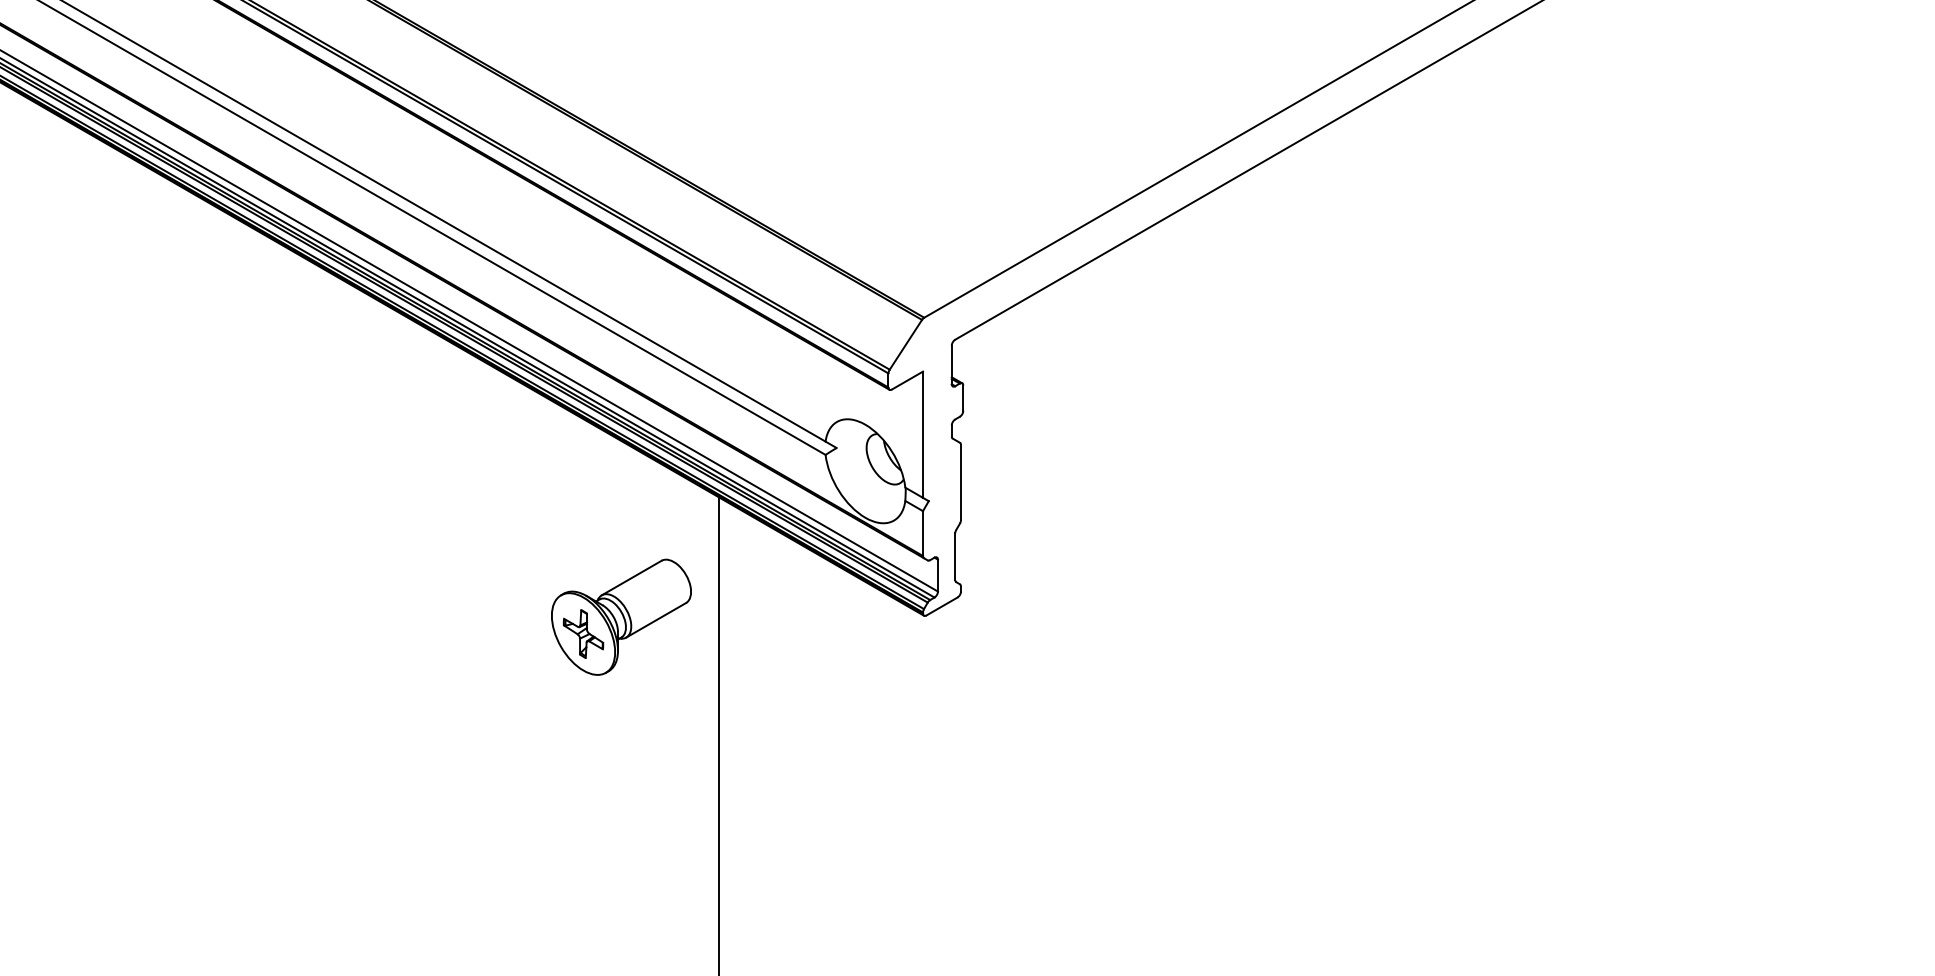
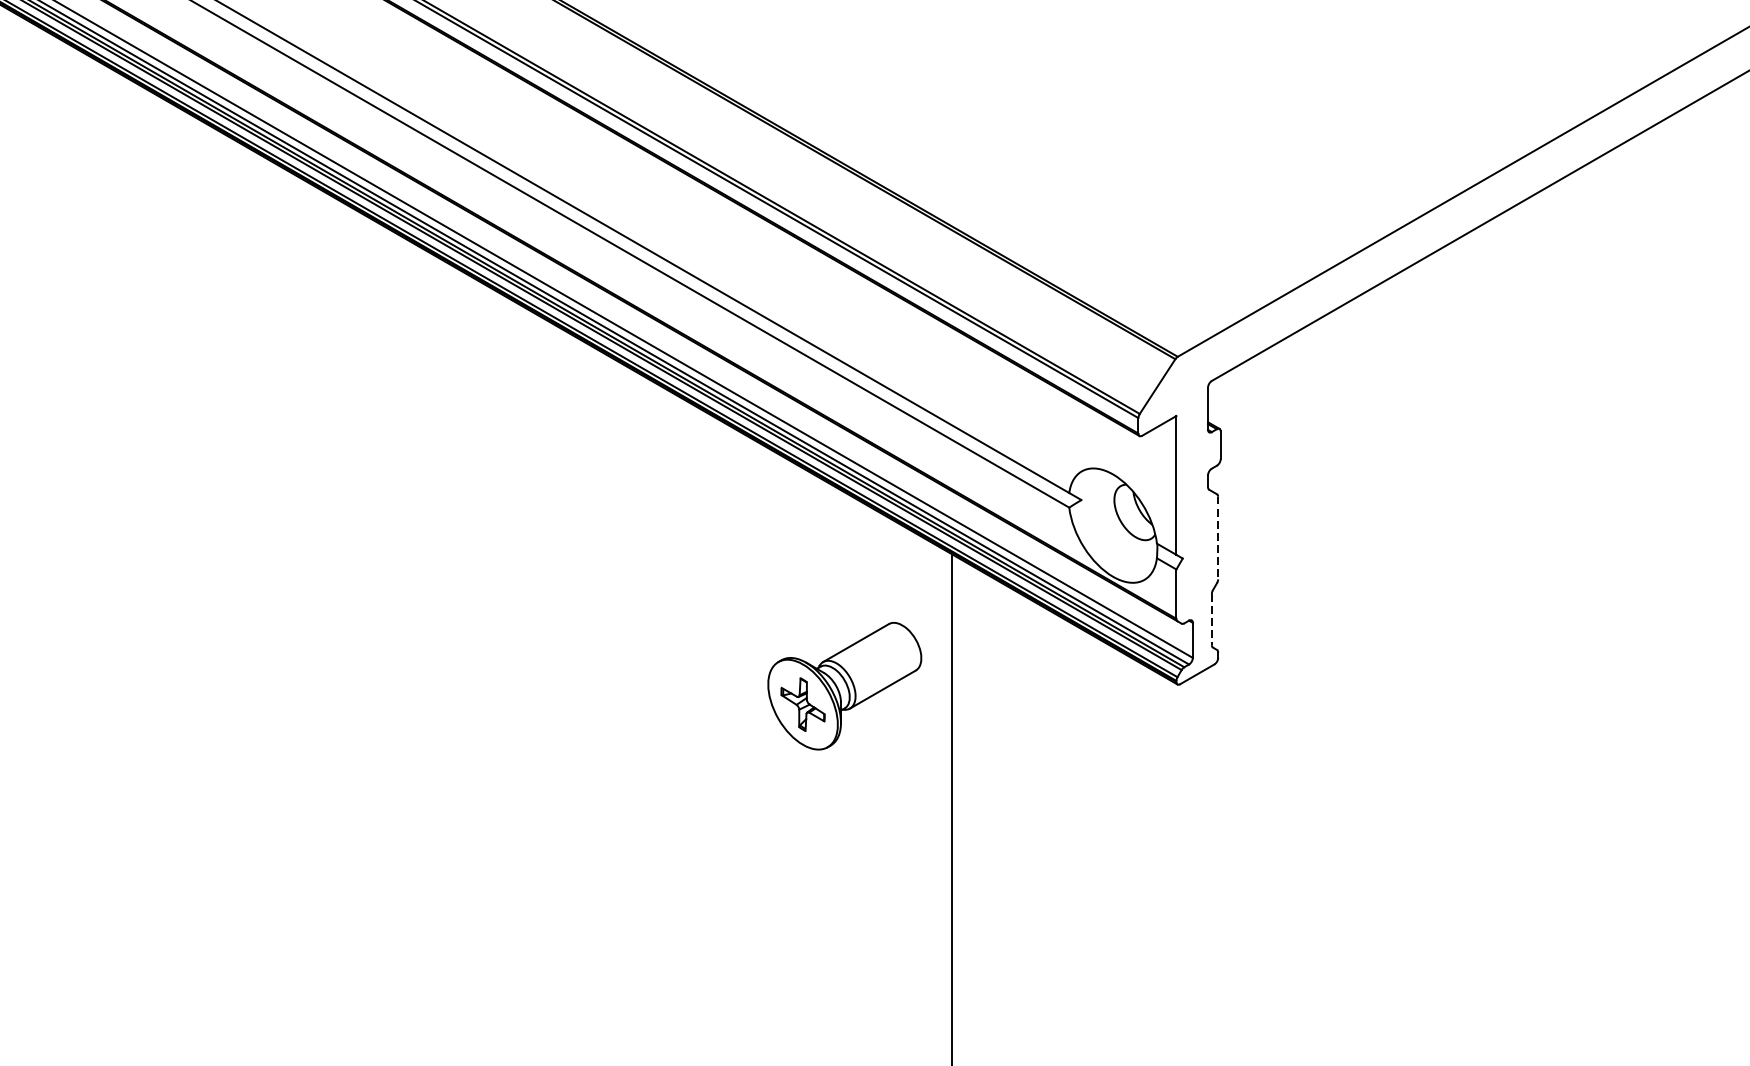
line: (961, 482) -> (1218, 537), solid -> dashed
line: (955, 557) -> (1212, 620), solid -> dashed

